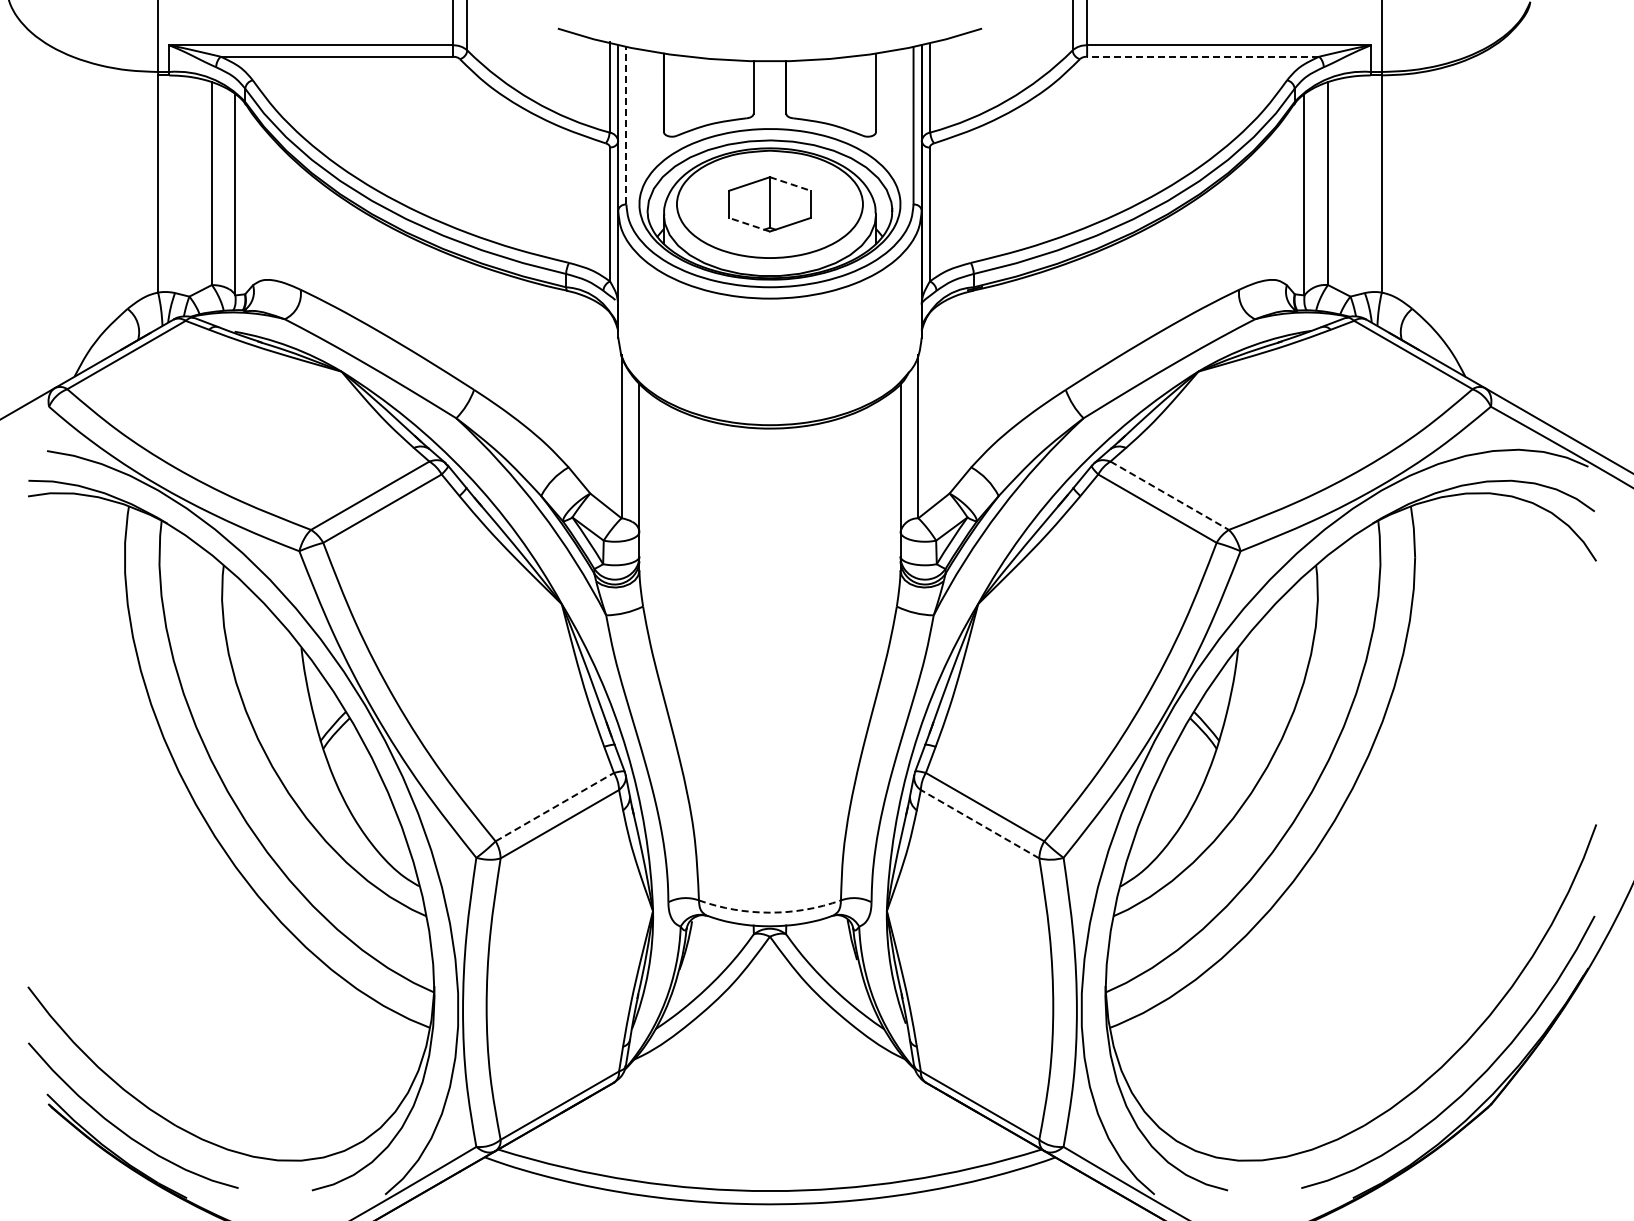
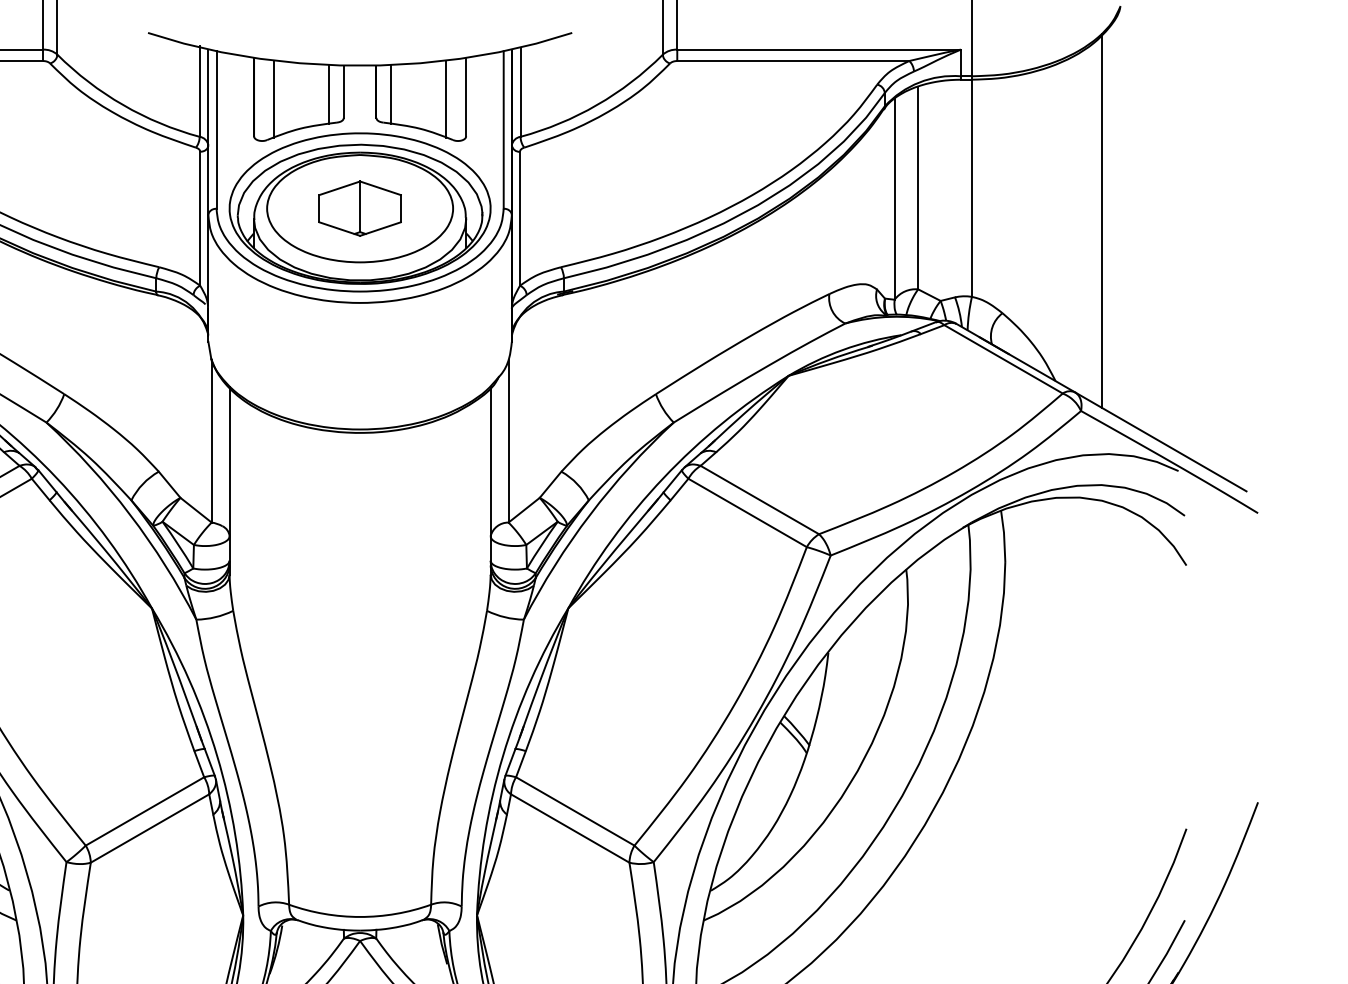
line: (1202, 56) -> (792, 60), dashed -> solid
line: (738, 90) -> (328, 94), added
line: (801, 90) -> (391, 94), added
line: (684, 94) -> (274, 98), added
line: (855, 94) -> (445, 98), added
line: (626, 125) -> (216, 129), dashed -> solid
line: (790, 184) -> (380, 188), dashed -> solid
line: (1512, 216) -> (1102, 220), added
line: (749, 224) -> (339, 228), dashed -> solid
line: (1170, 495) -> (760, 499), dashed -> solid
line: (555, 806) -> (145, 810), dashed -> solid
line: (979, 823) -> (569, 827), dashed -> solid
arc: (769, 912) -> (359, 916), dashed -> solid

